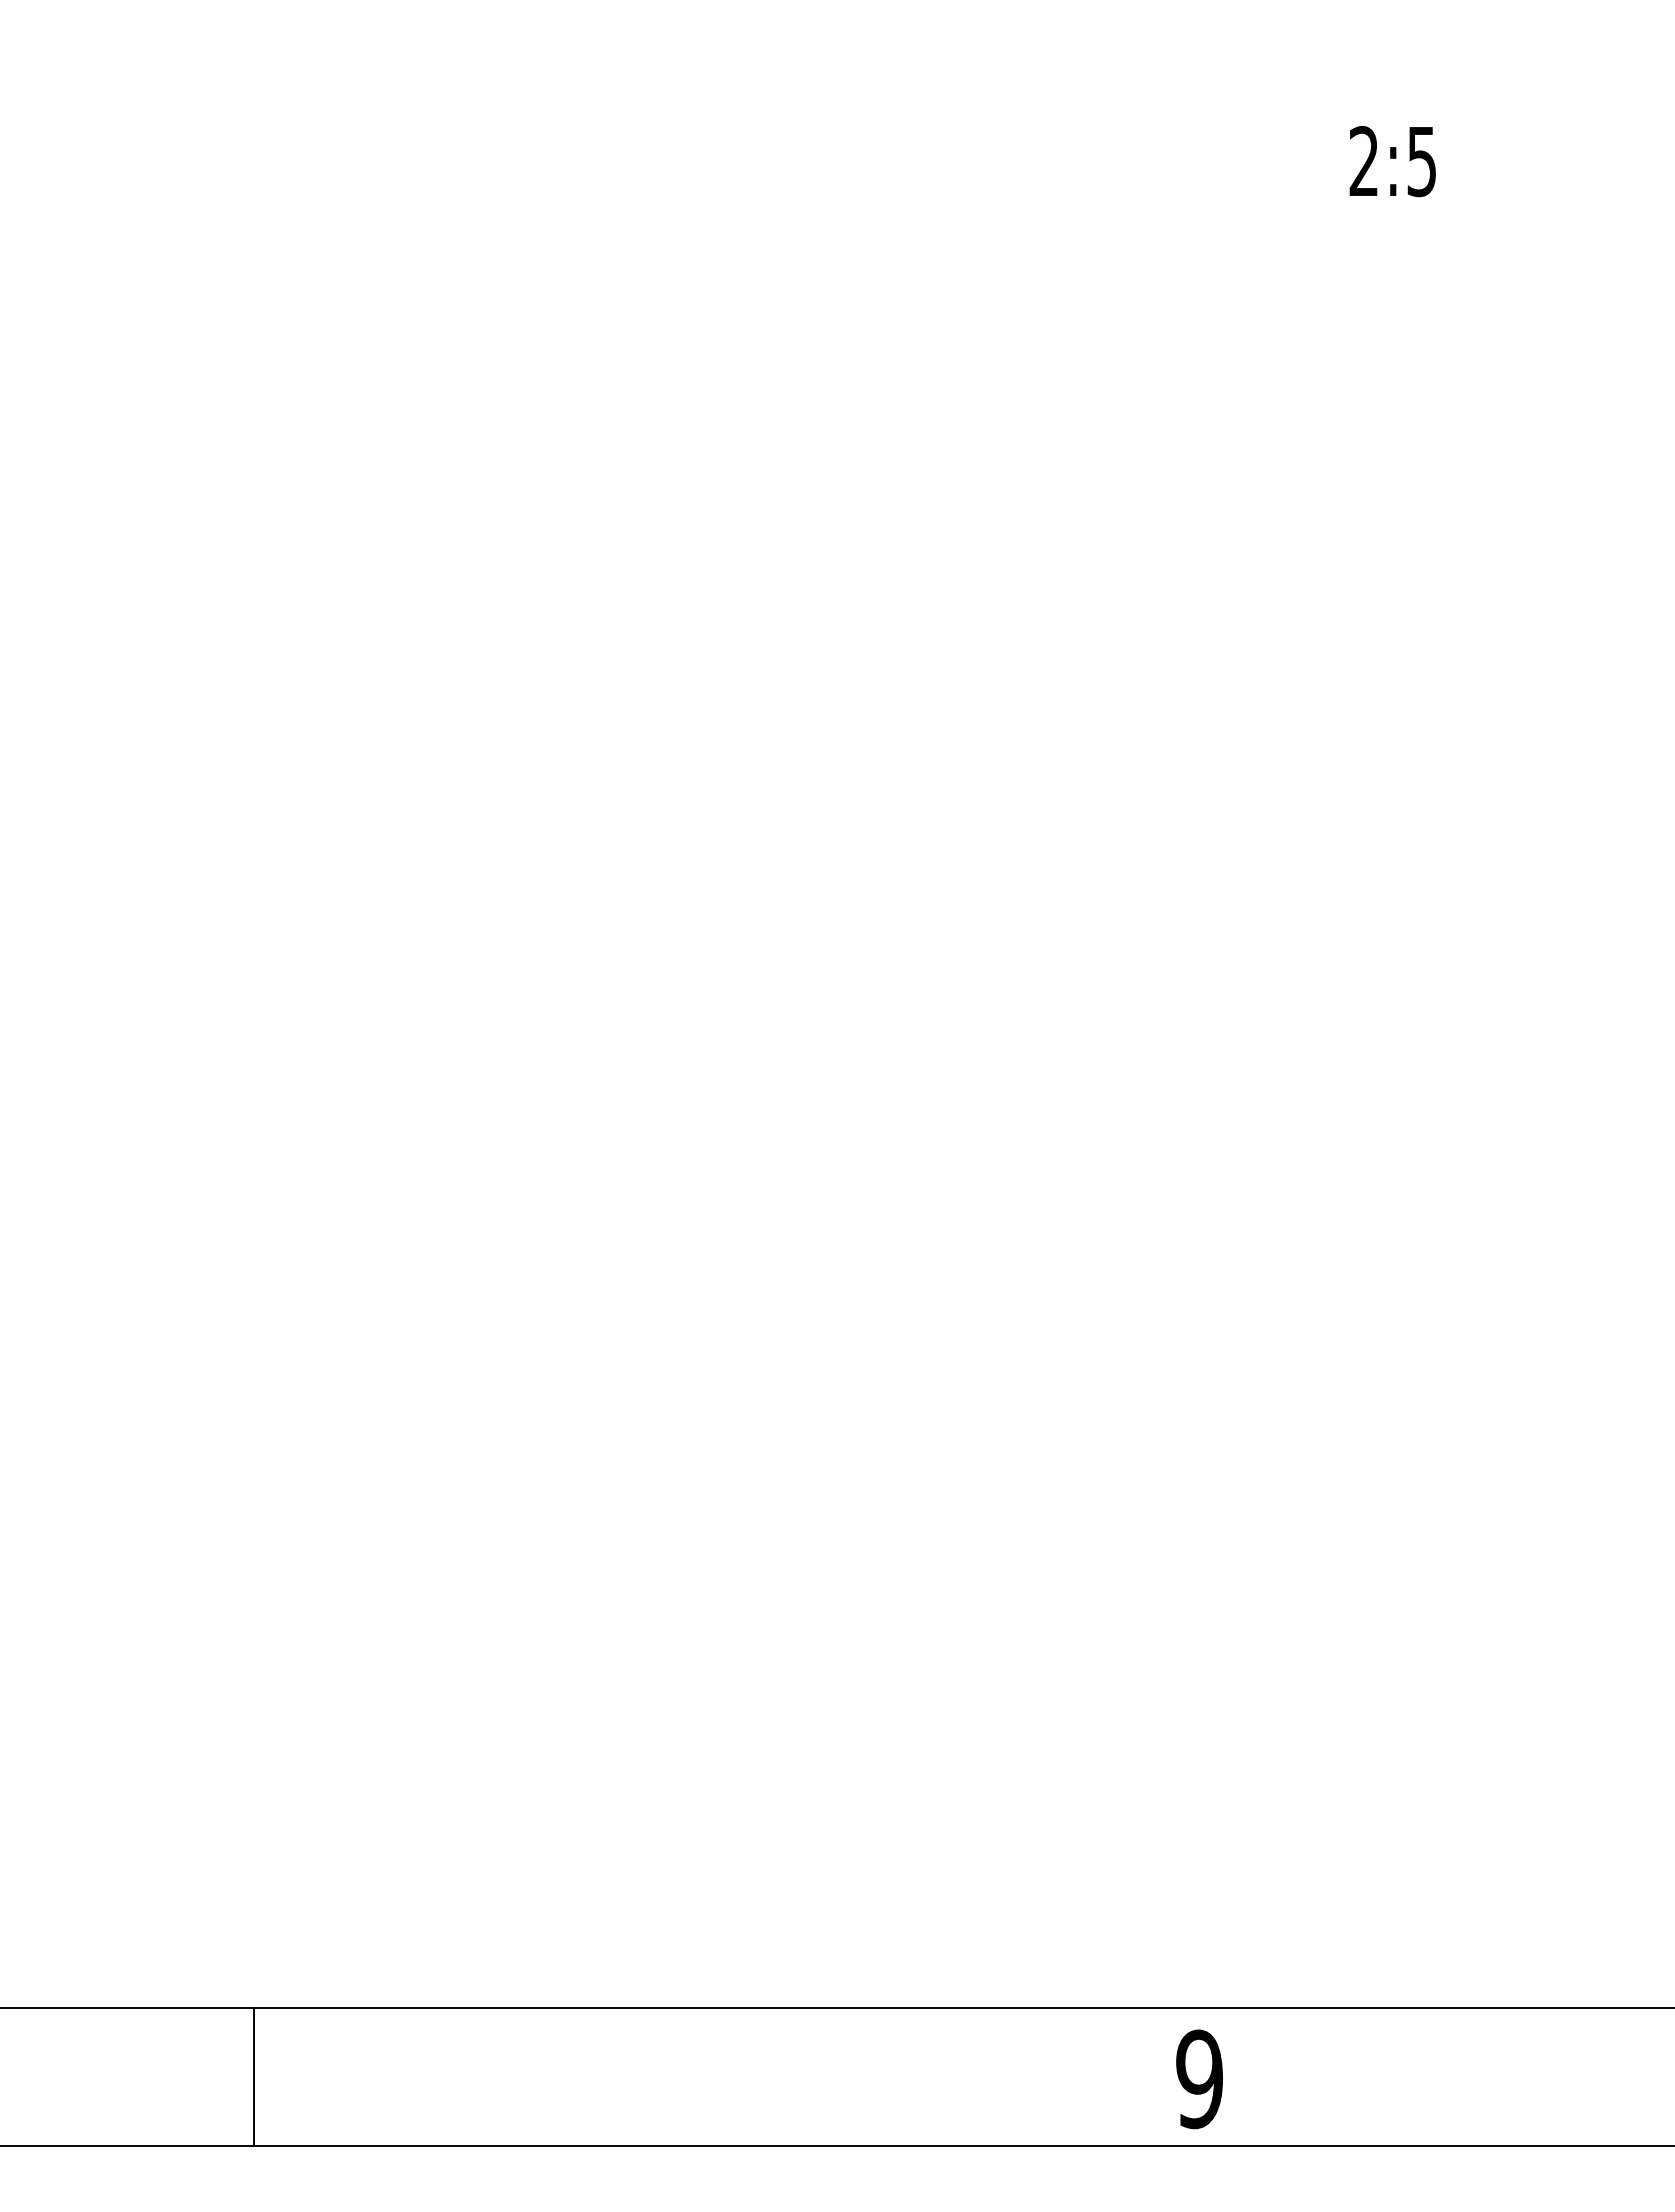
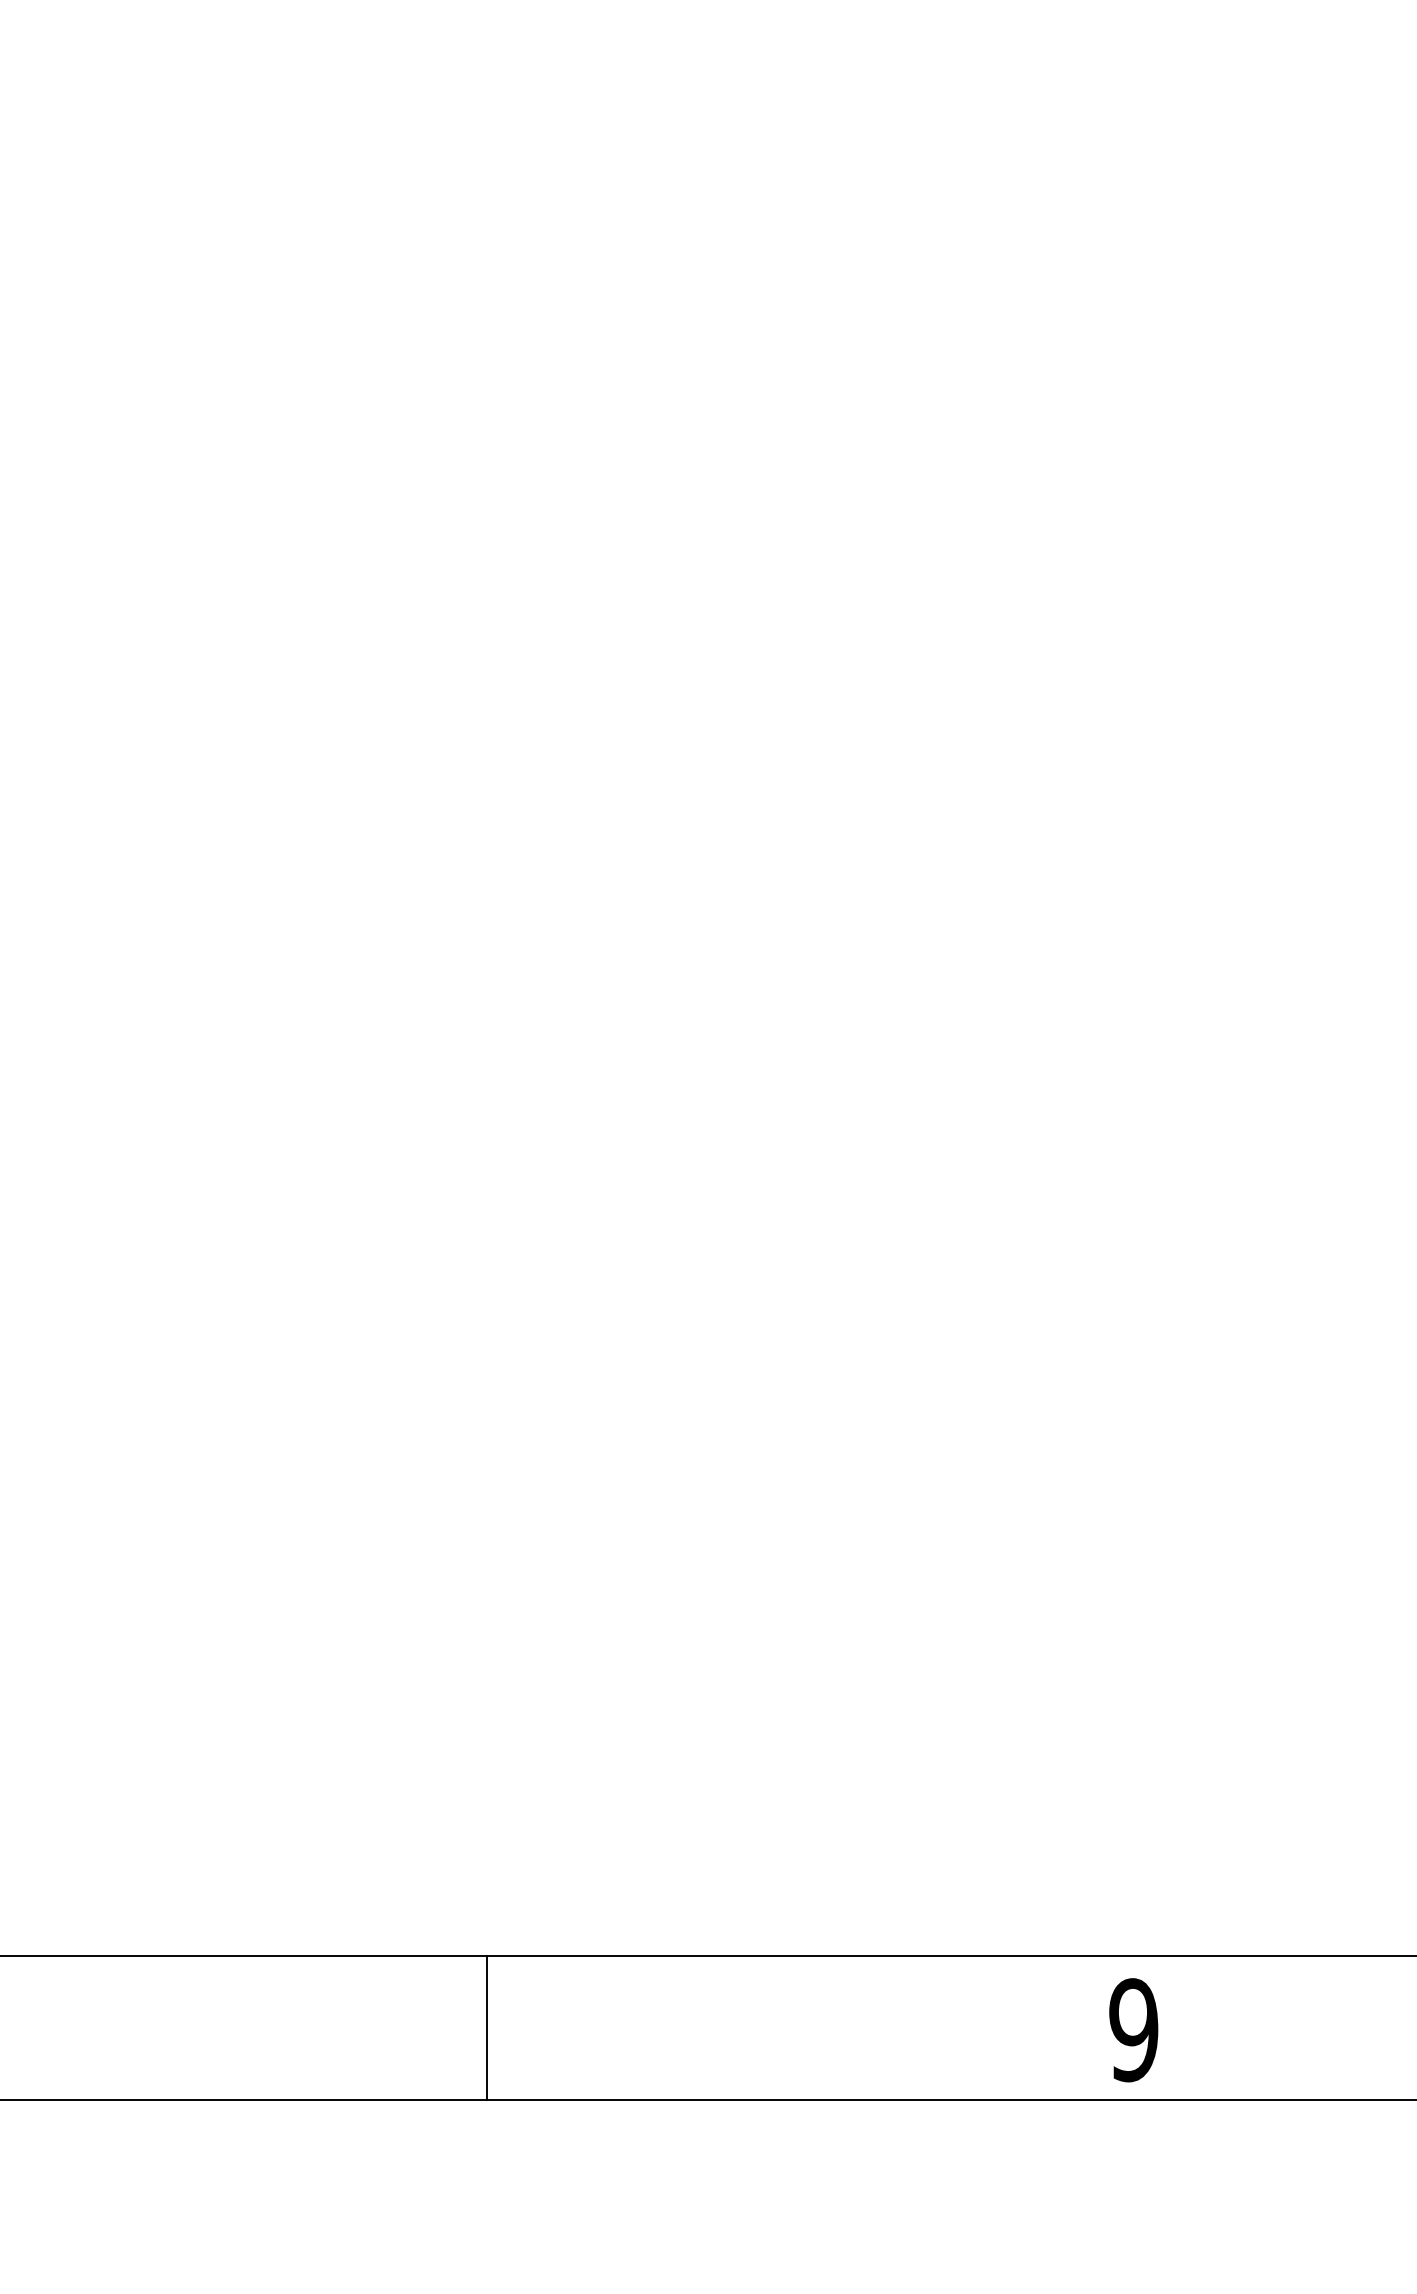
line: (253, 2076) -> (486, 2027), moved
text: (1199, 2079) -> (1133, 2030), moved

